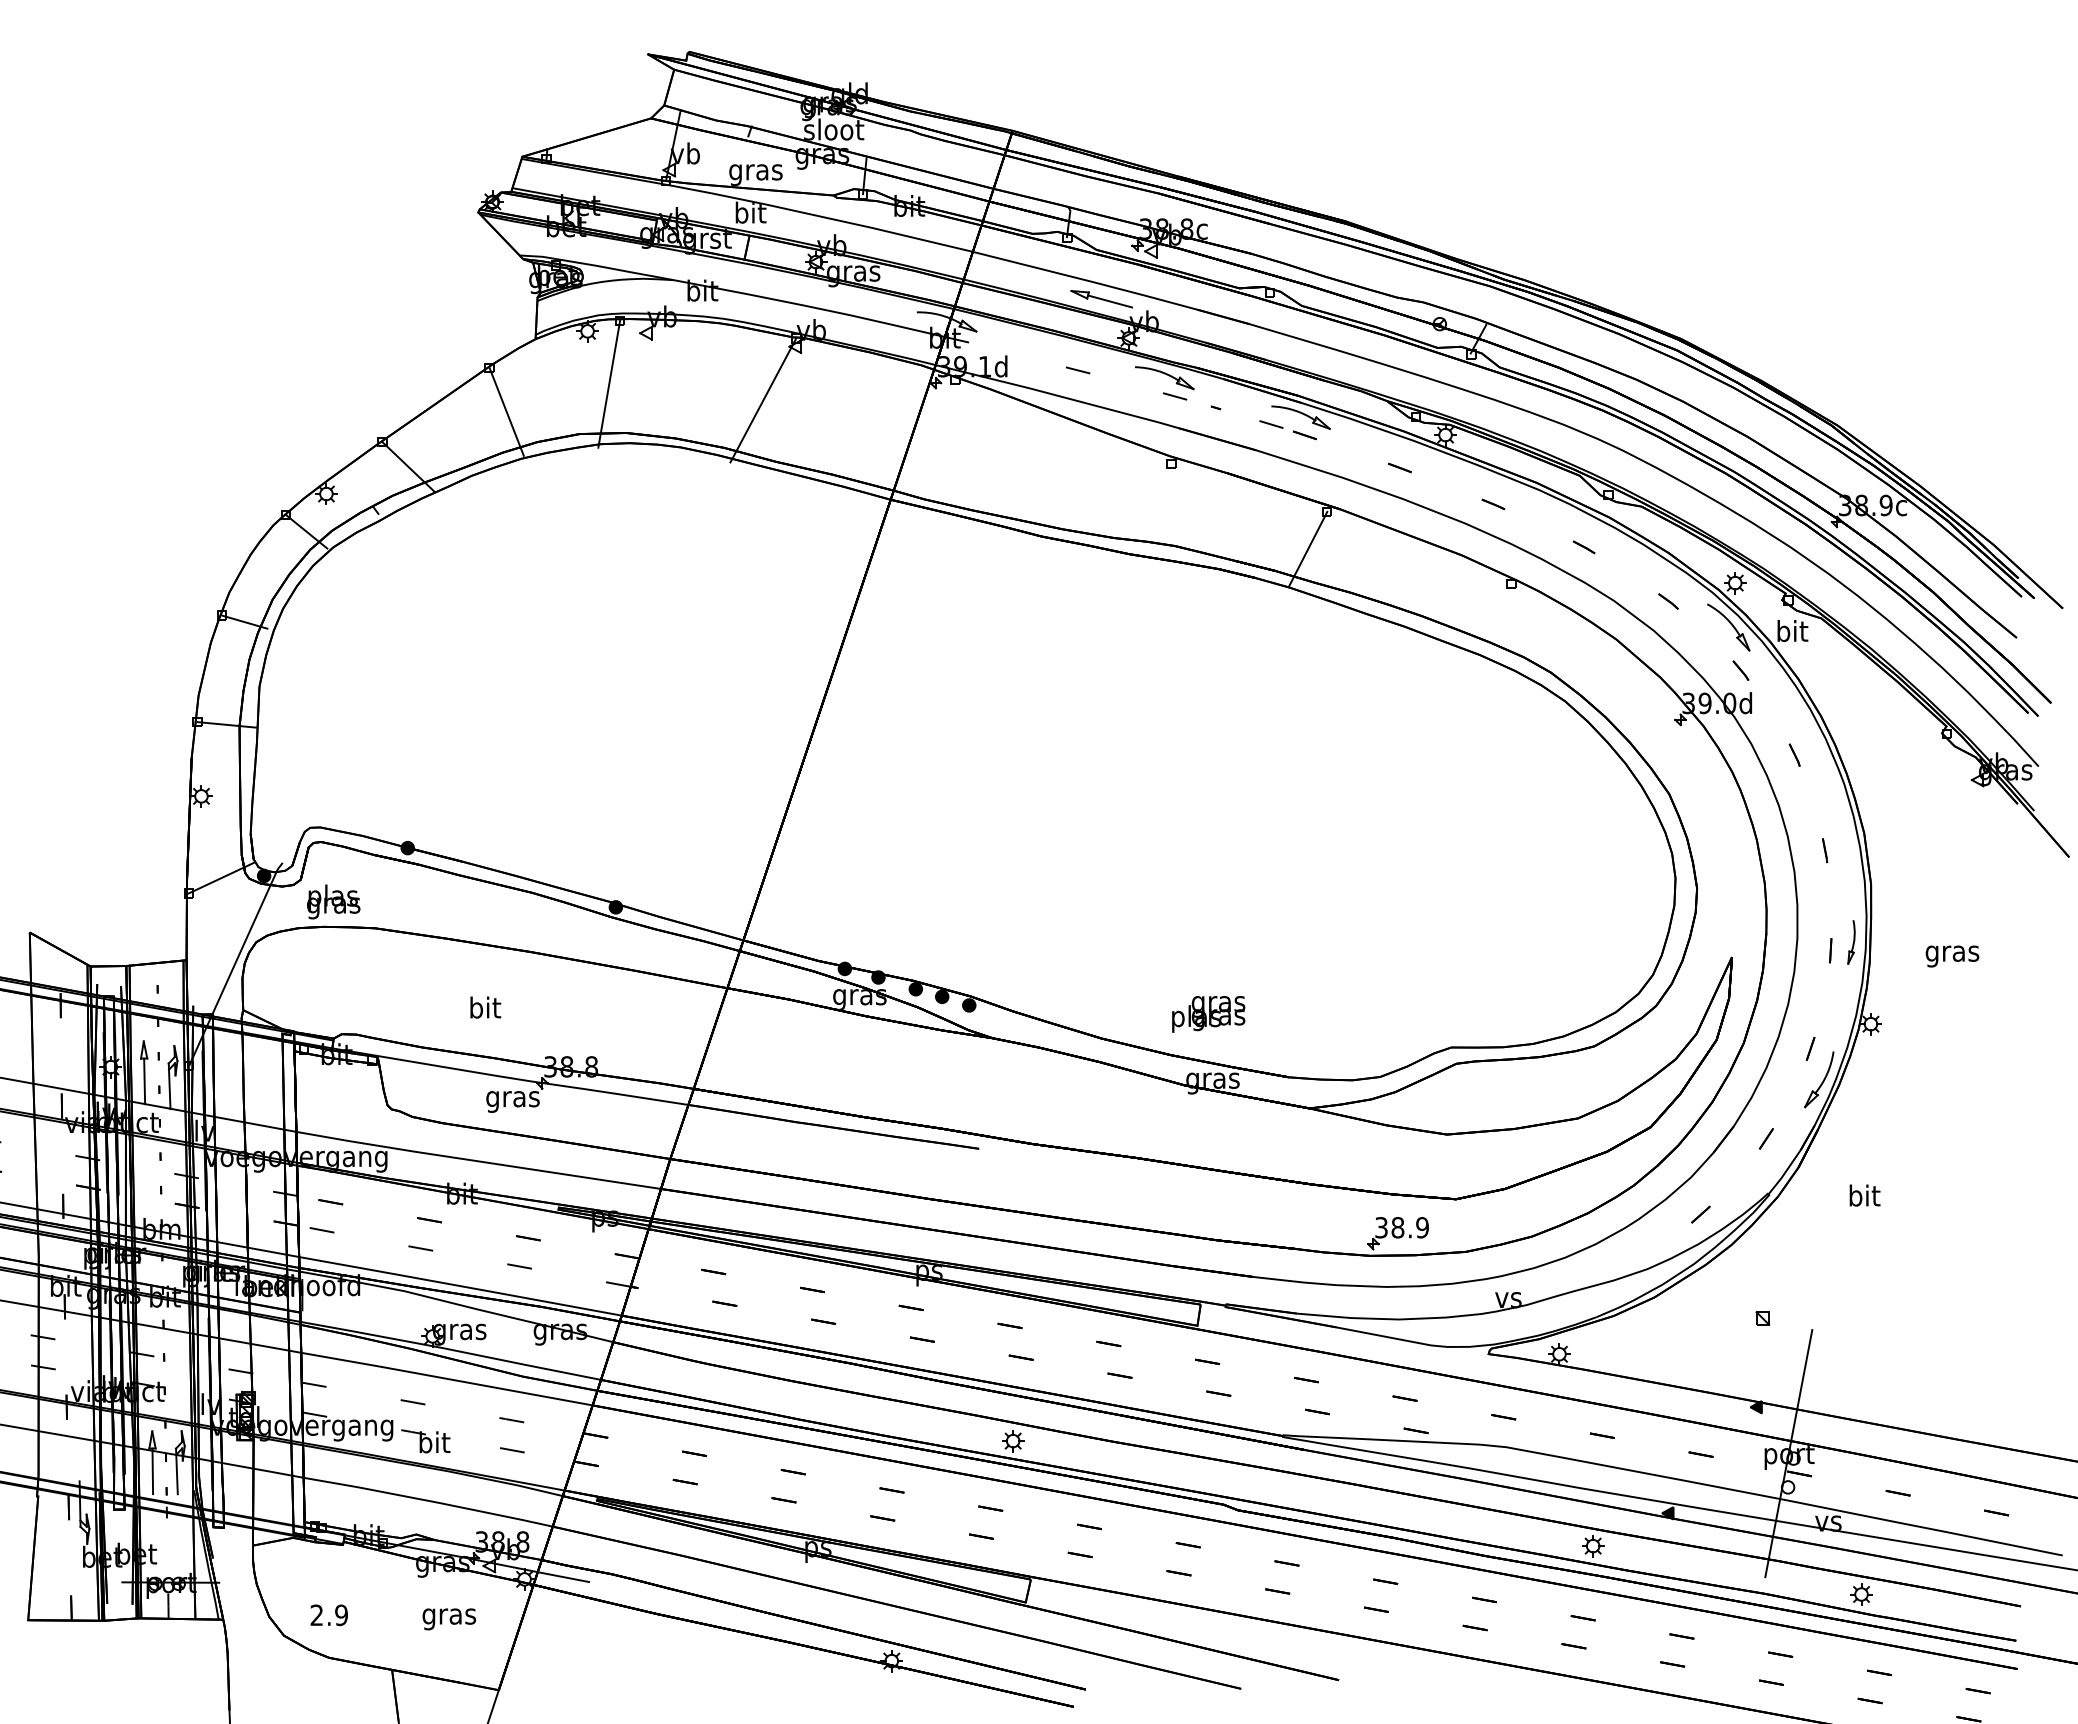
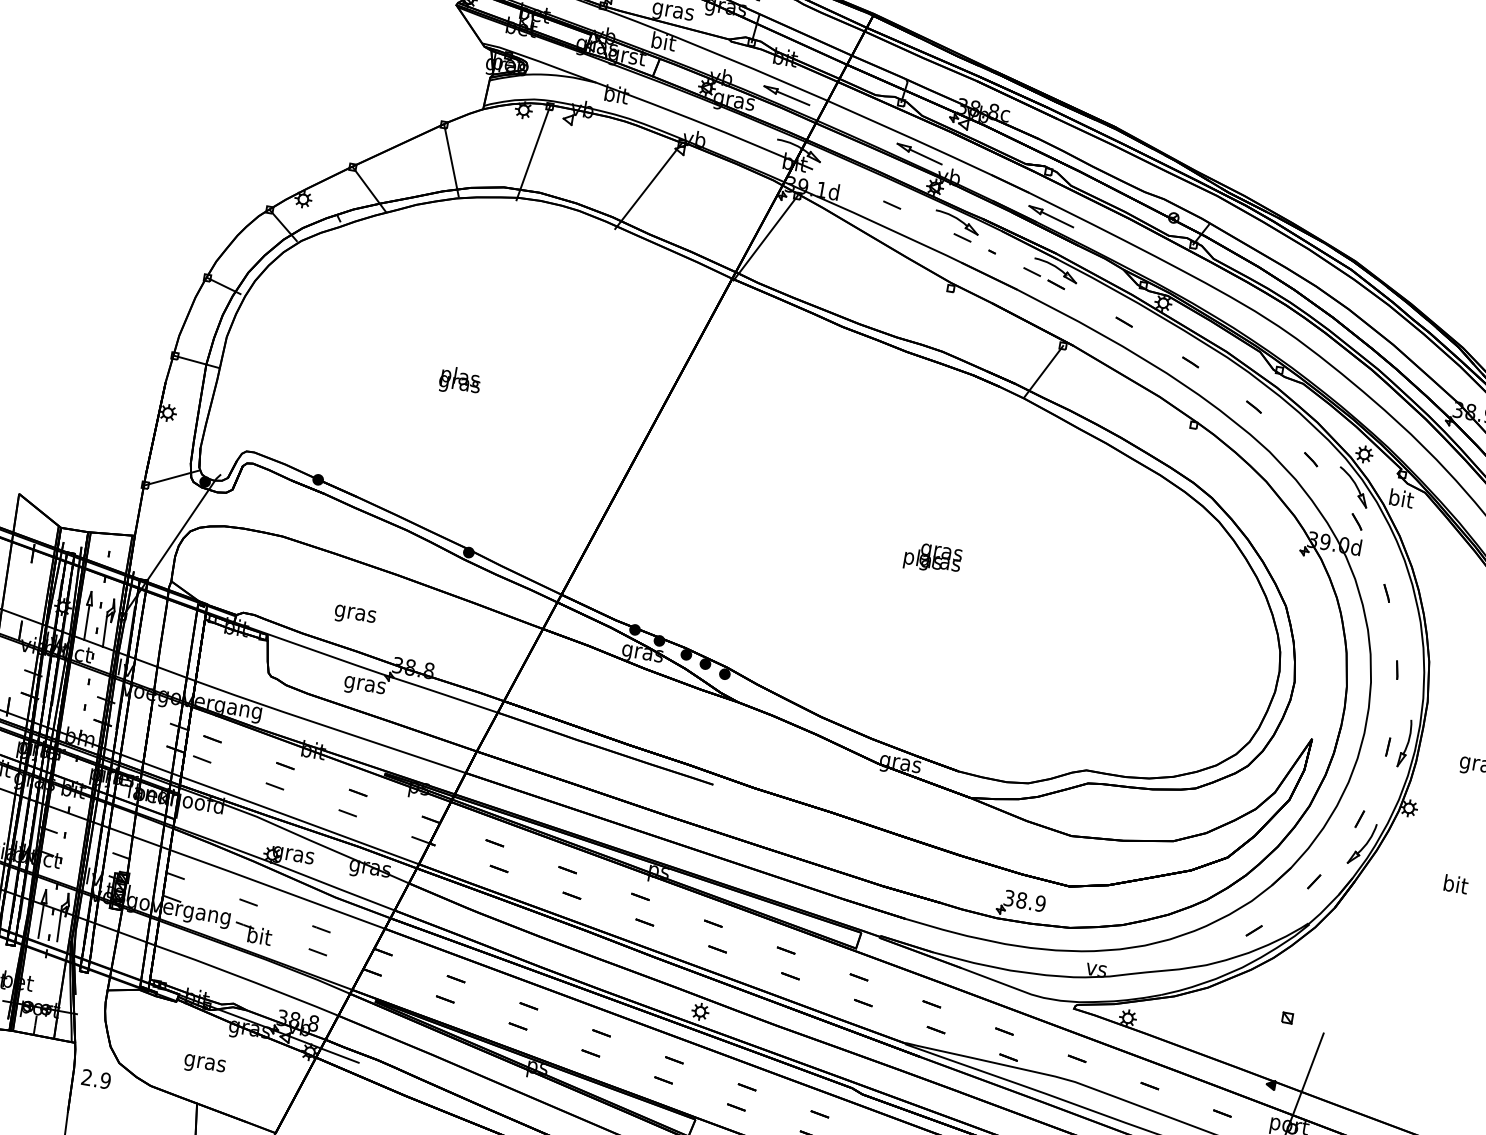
part: (919, 254) -> (786, 95), added
part: (1283, 349) -> (1051, 216), added
line: (923, 440) -> (765, 237), added
text: (333, 901) -> (460, 380), moved
part: (1851, 941) -> (1405, 742), size x1.43
text: (484, 1010) -> (355, 613), bit -> gras
text: (1208, 1014) -> (932, 559), moved
text: (1864, 1195) -> (1455, 884), moved
text: (328, 1615) -> (95, 1079), moved
text: (448, 1619) -> (204, 1065), moved

